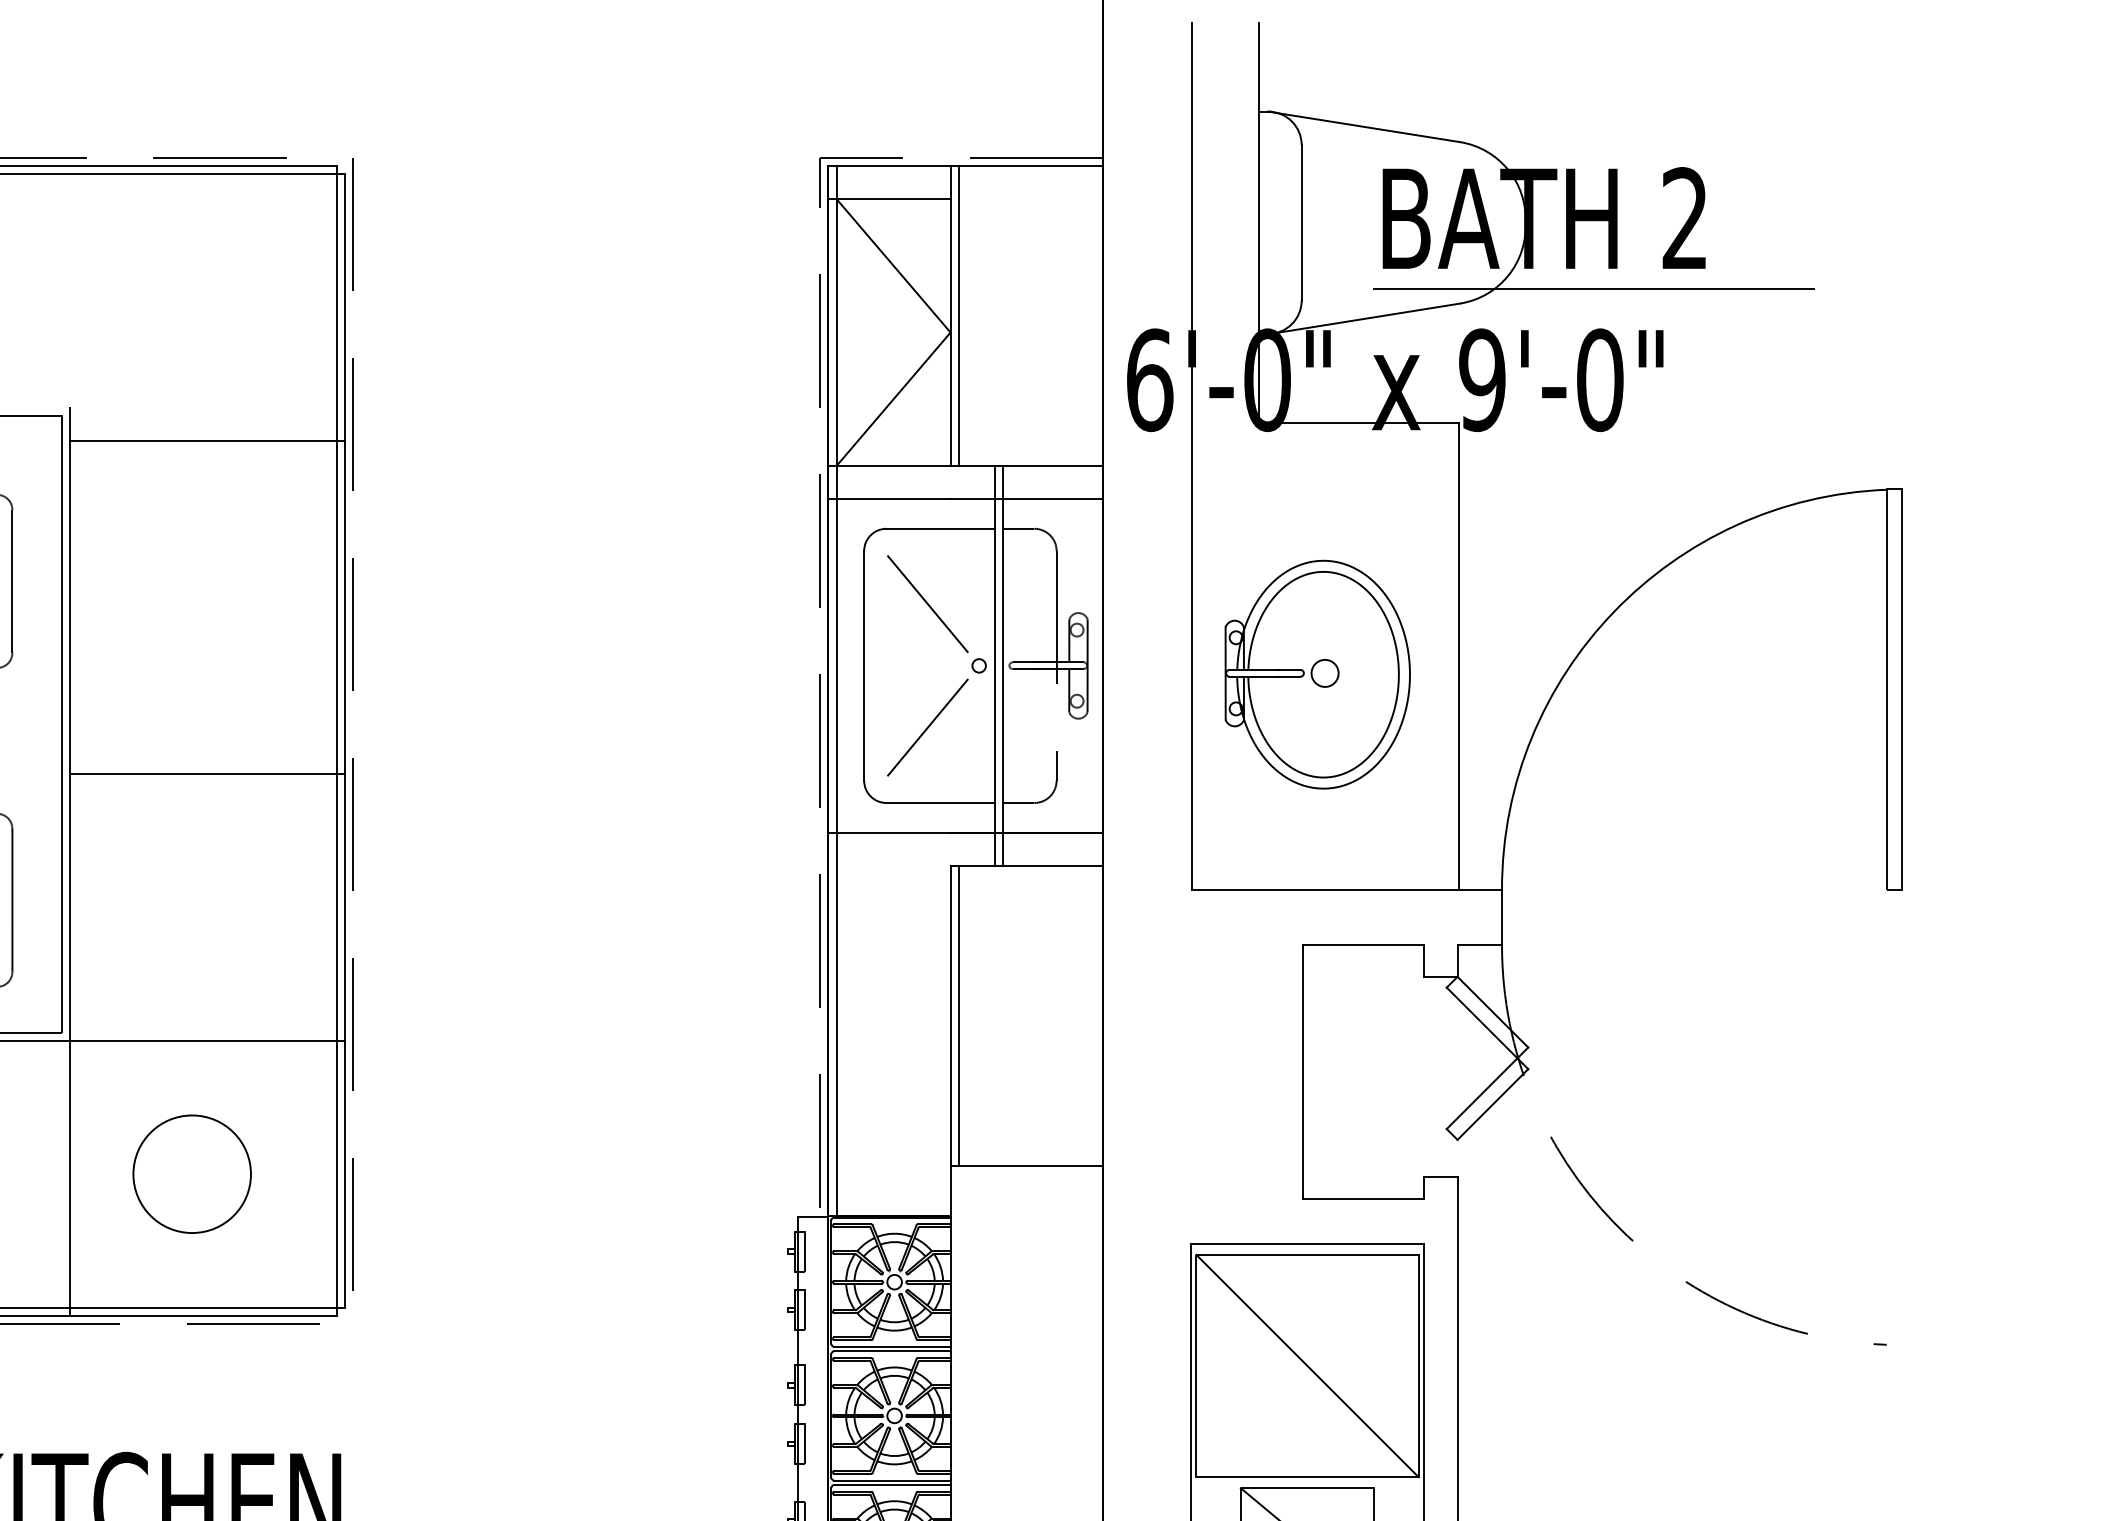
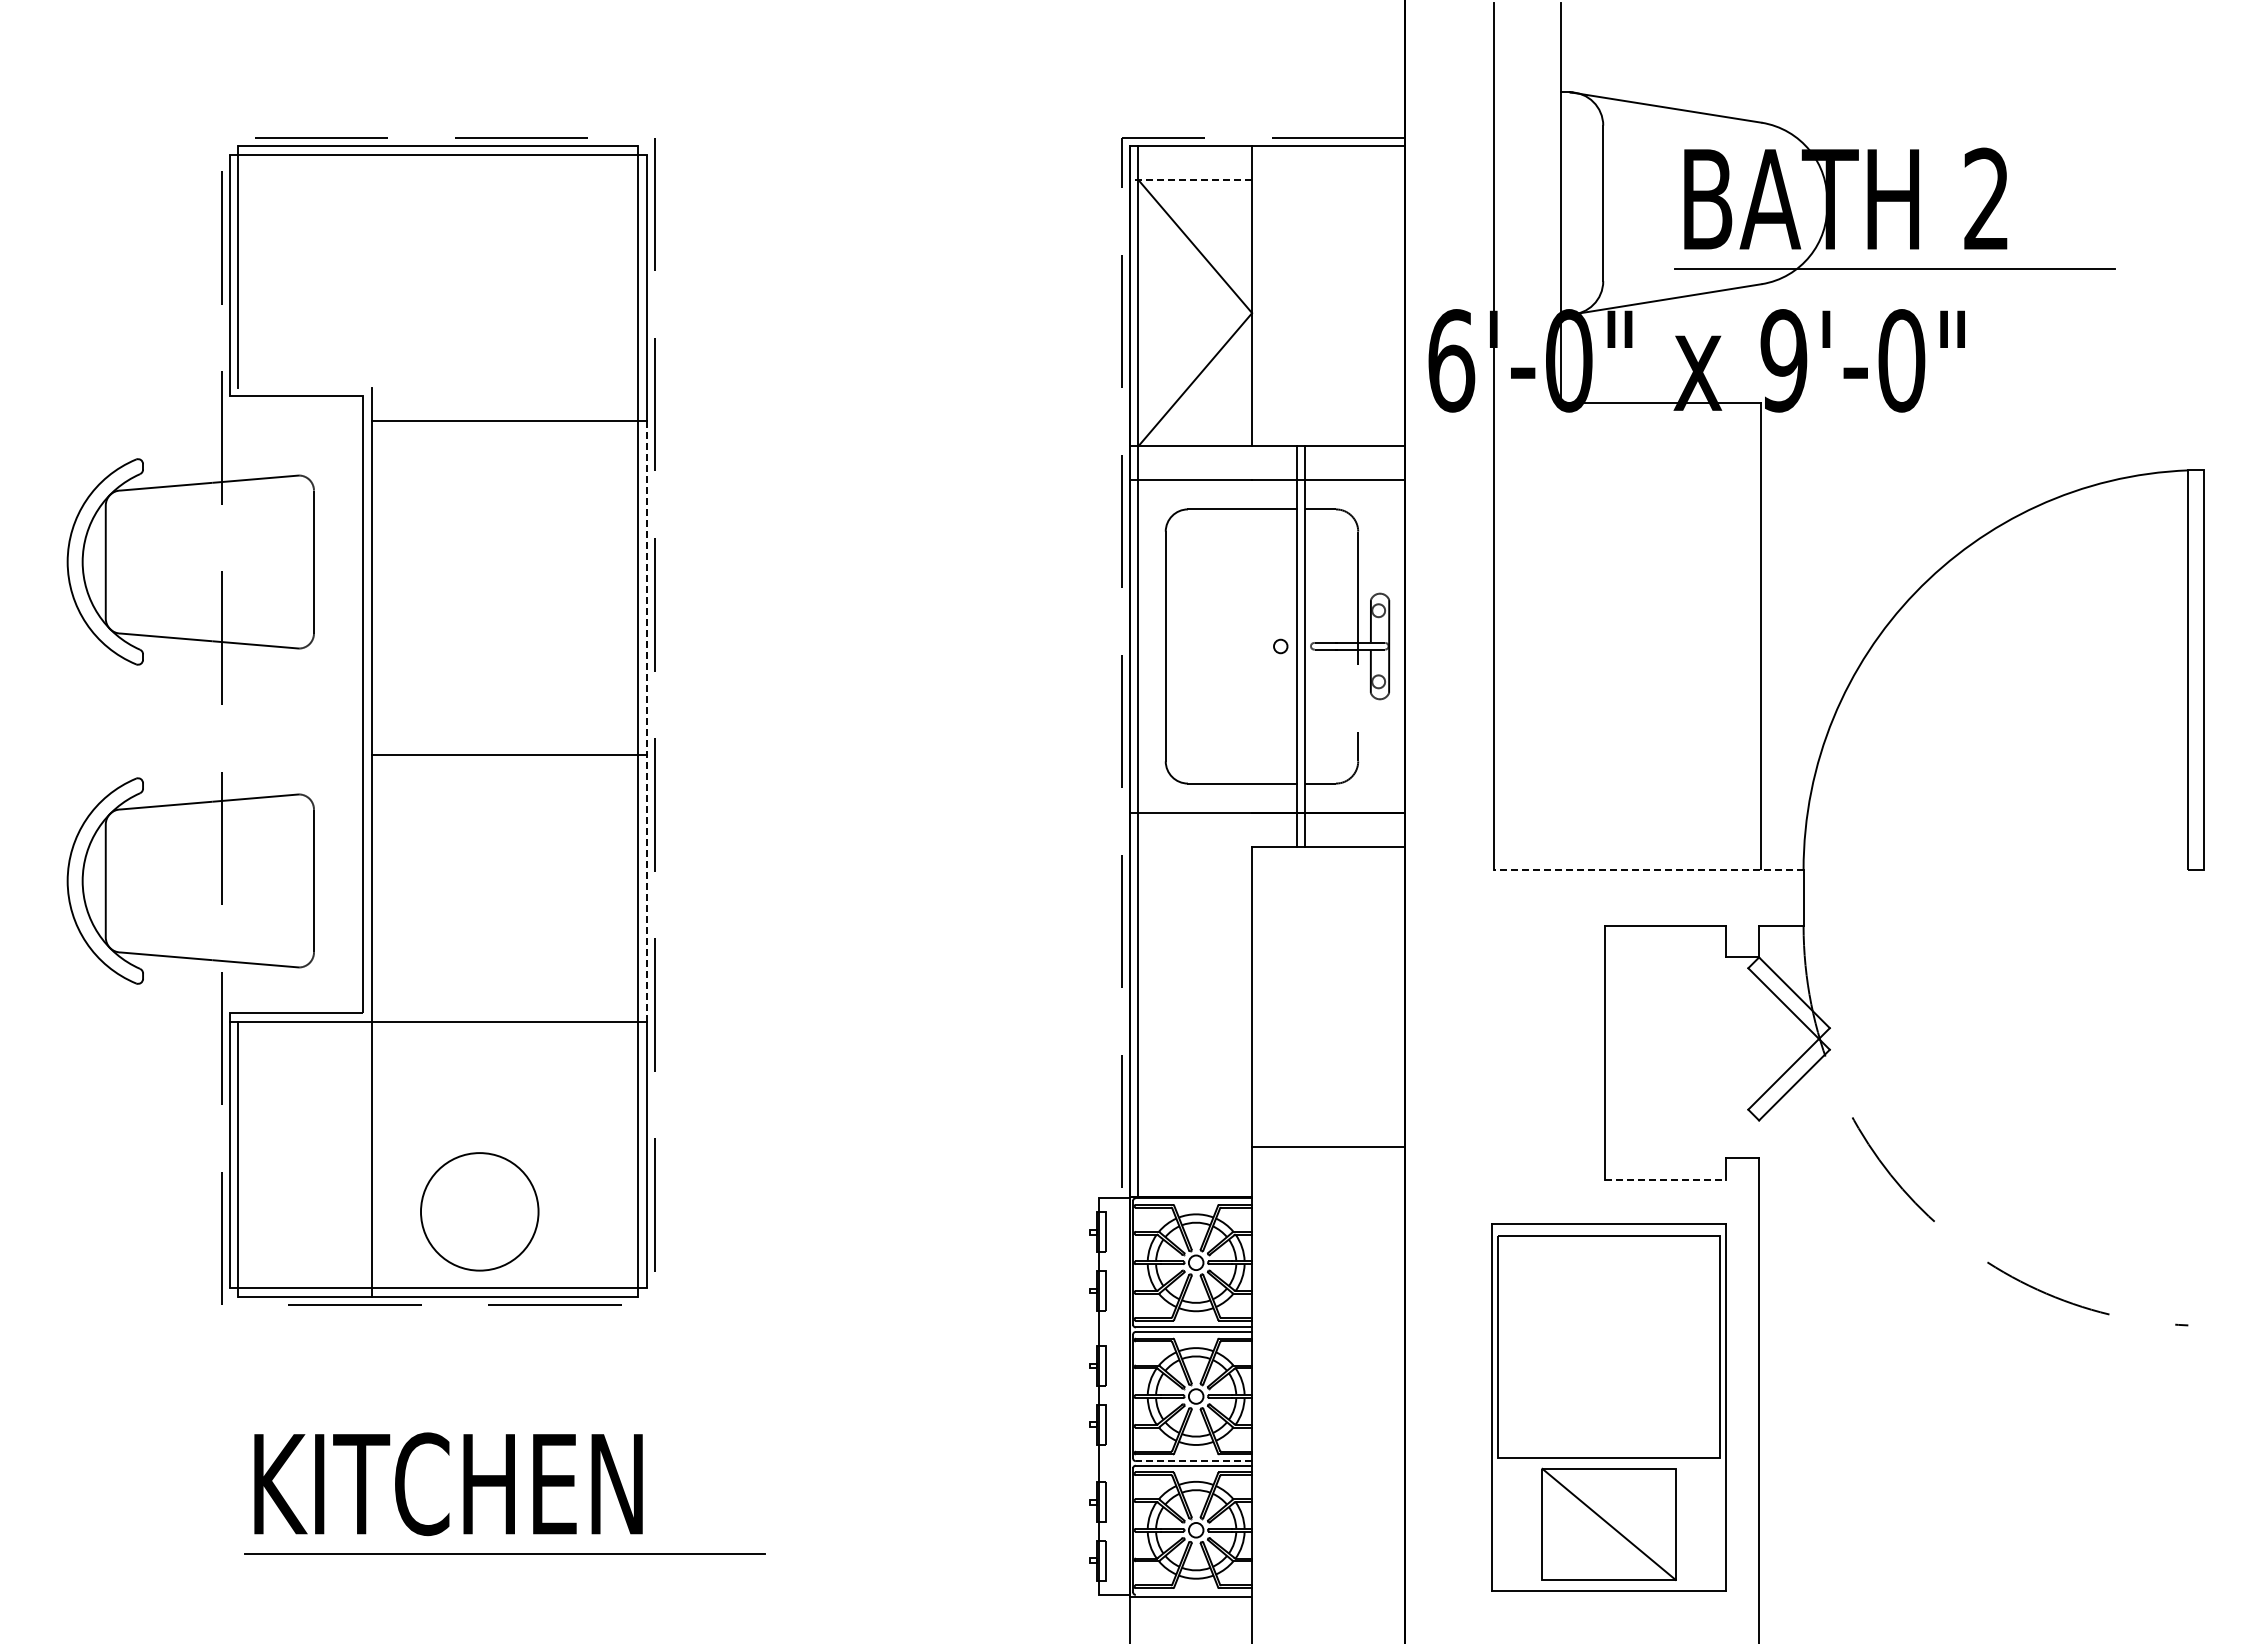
line: (888, 198) -> (1190, 179), solid -> dashed
line: (958, 315) -> (1260, 296), removed
line: (927, 603) -> (1229, 584), removed
part: (1317, 674) -> (1619, 655), removed
line: (927, 727) -> (1229, 708), removed
line: (344, 741) -> (646, 722), solid -> dashed
line: (1346, 889) -> (1648, 870), solid -> dashed
line: (958, 1015) -> (1260, 996), removed
circle: (191, 1173) -> (479, 1211), moved
line: (1363, 1198) -> (1665, 1179), solid -> dashed
line: (1307, 1365) -> (1609, 1346), removed
line: (891, 1480) -> (1193, 1461), solid -> dashed

